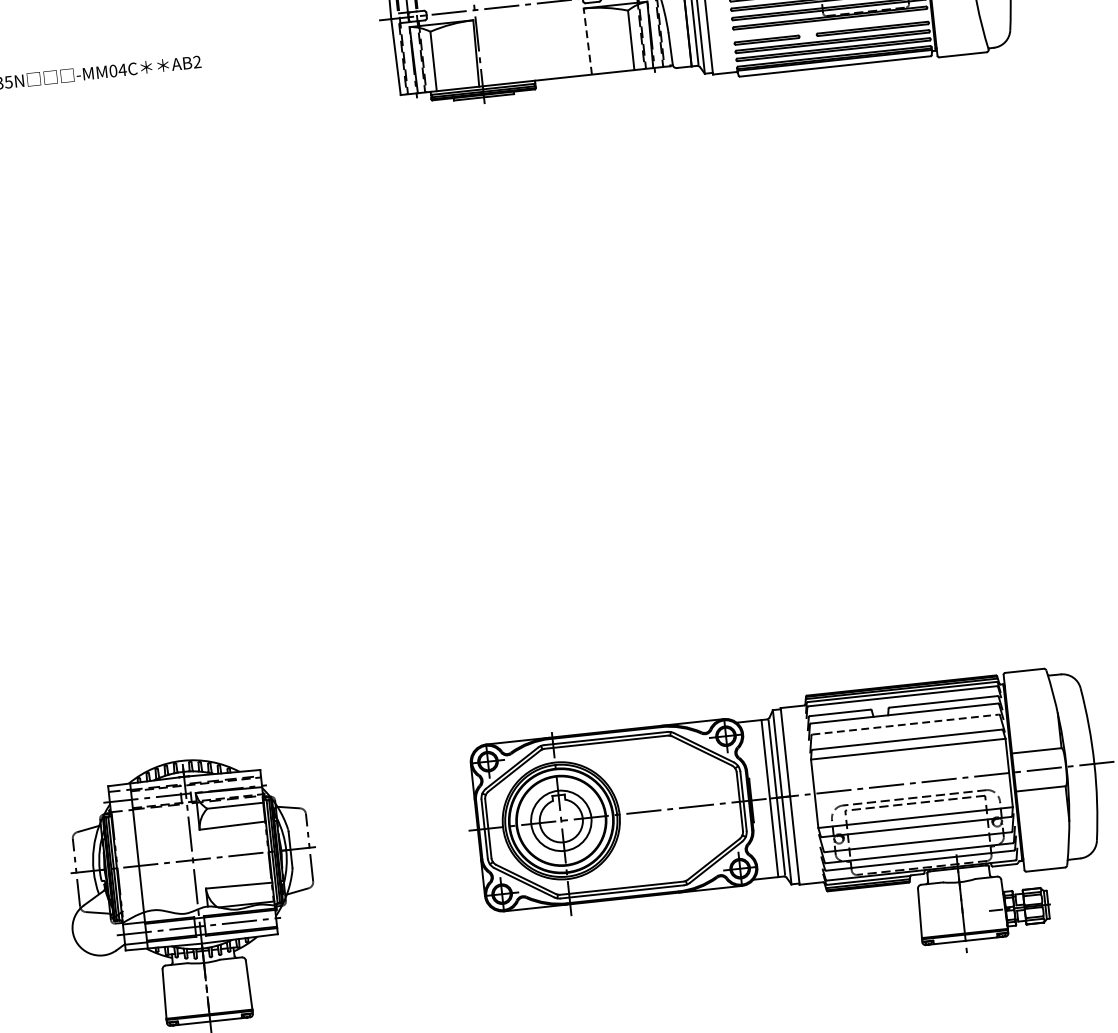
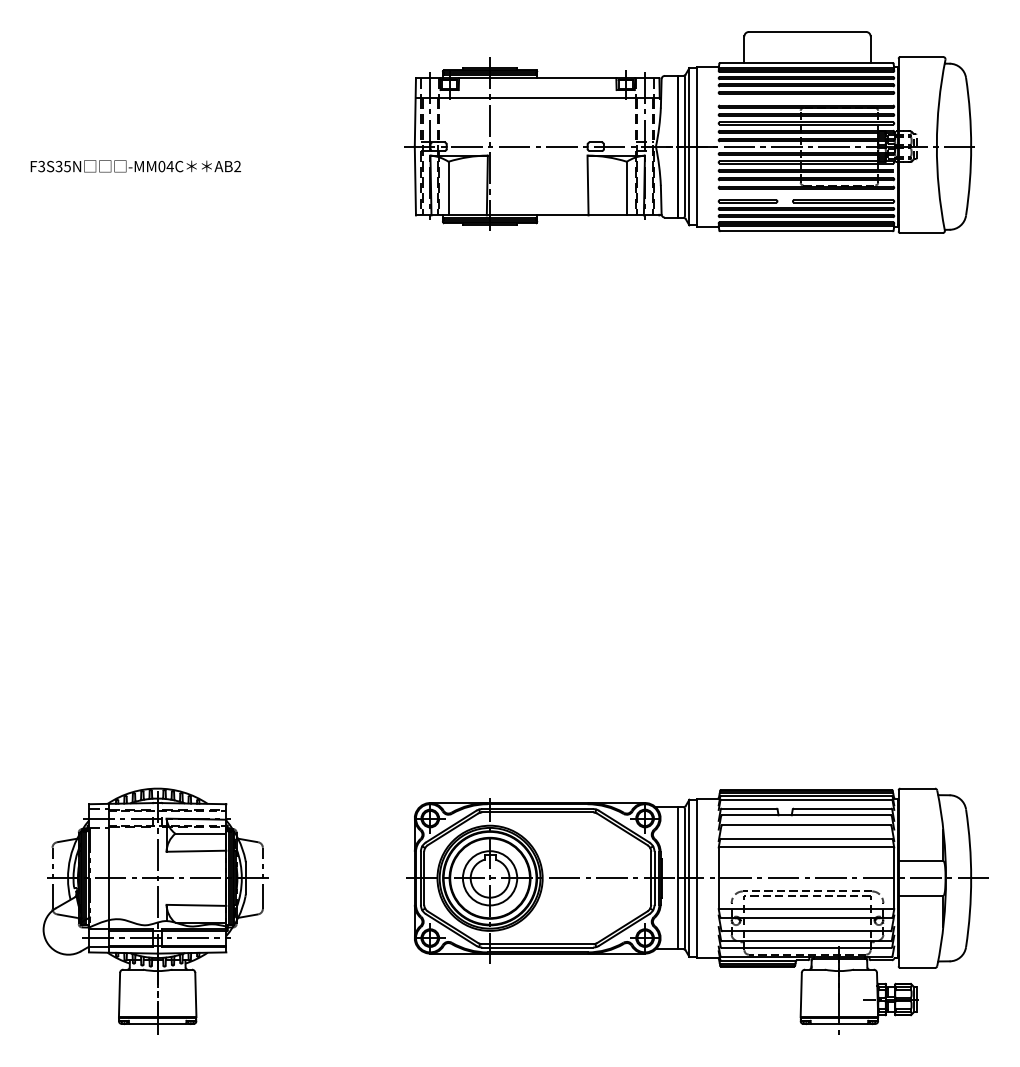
line: (588, 41) -> (588, 185), dashed -> solid
line: (905, 724) -> (806, 825), dashed -> solid

